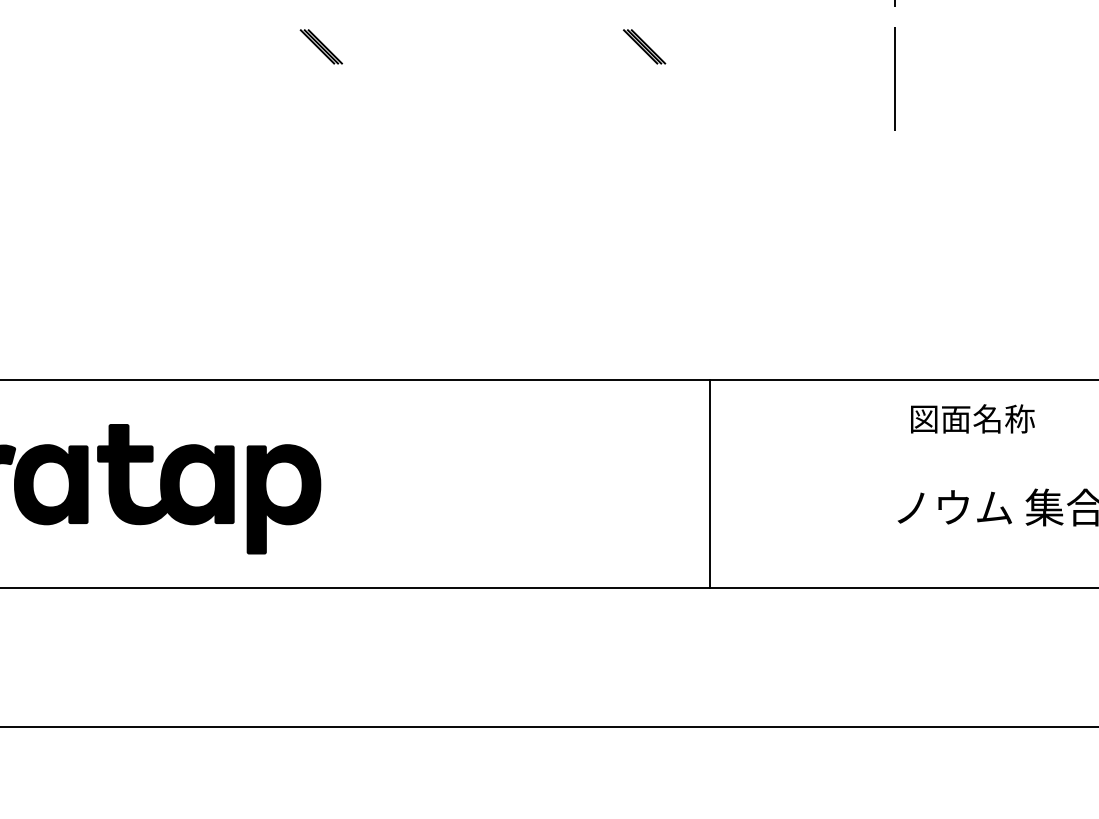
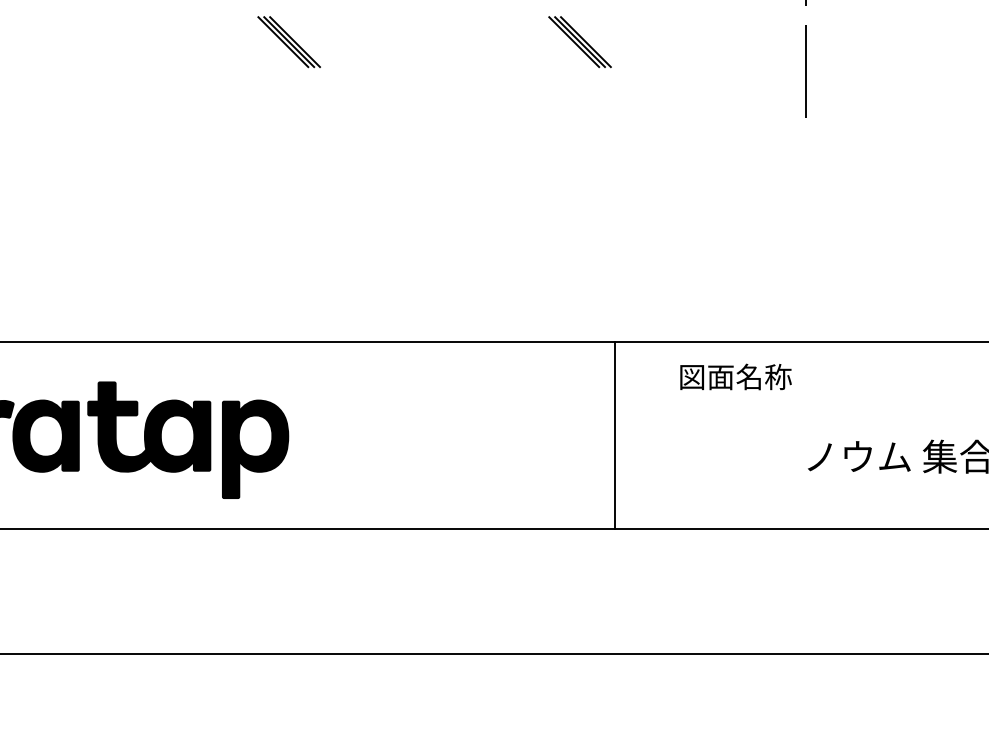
part: (321, 46) -> (289, 41), size x1.67
part: (644, 46) -> (579, 41), size x1.67
text: (972, 418) -> (735, 376), moved
line: (709, 484) -> (615, 435), moved

